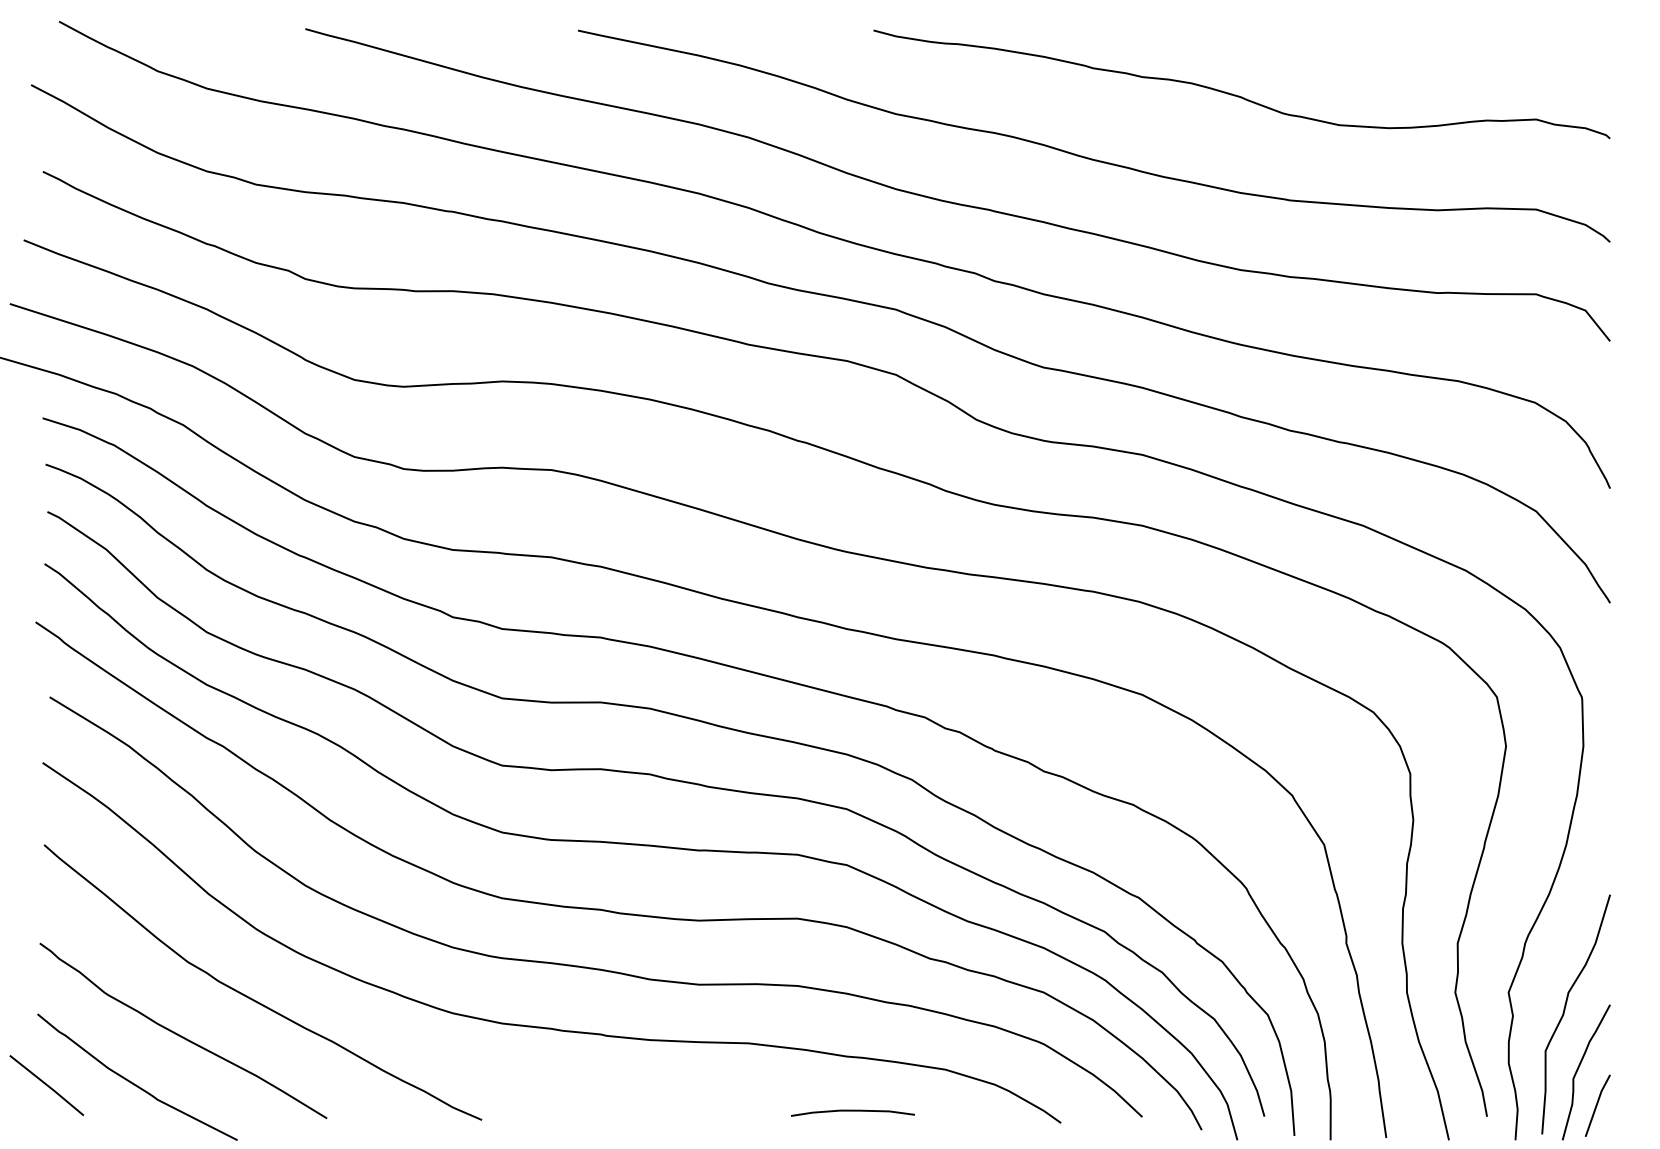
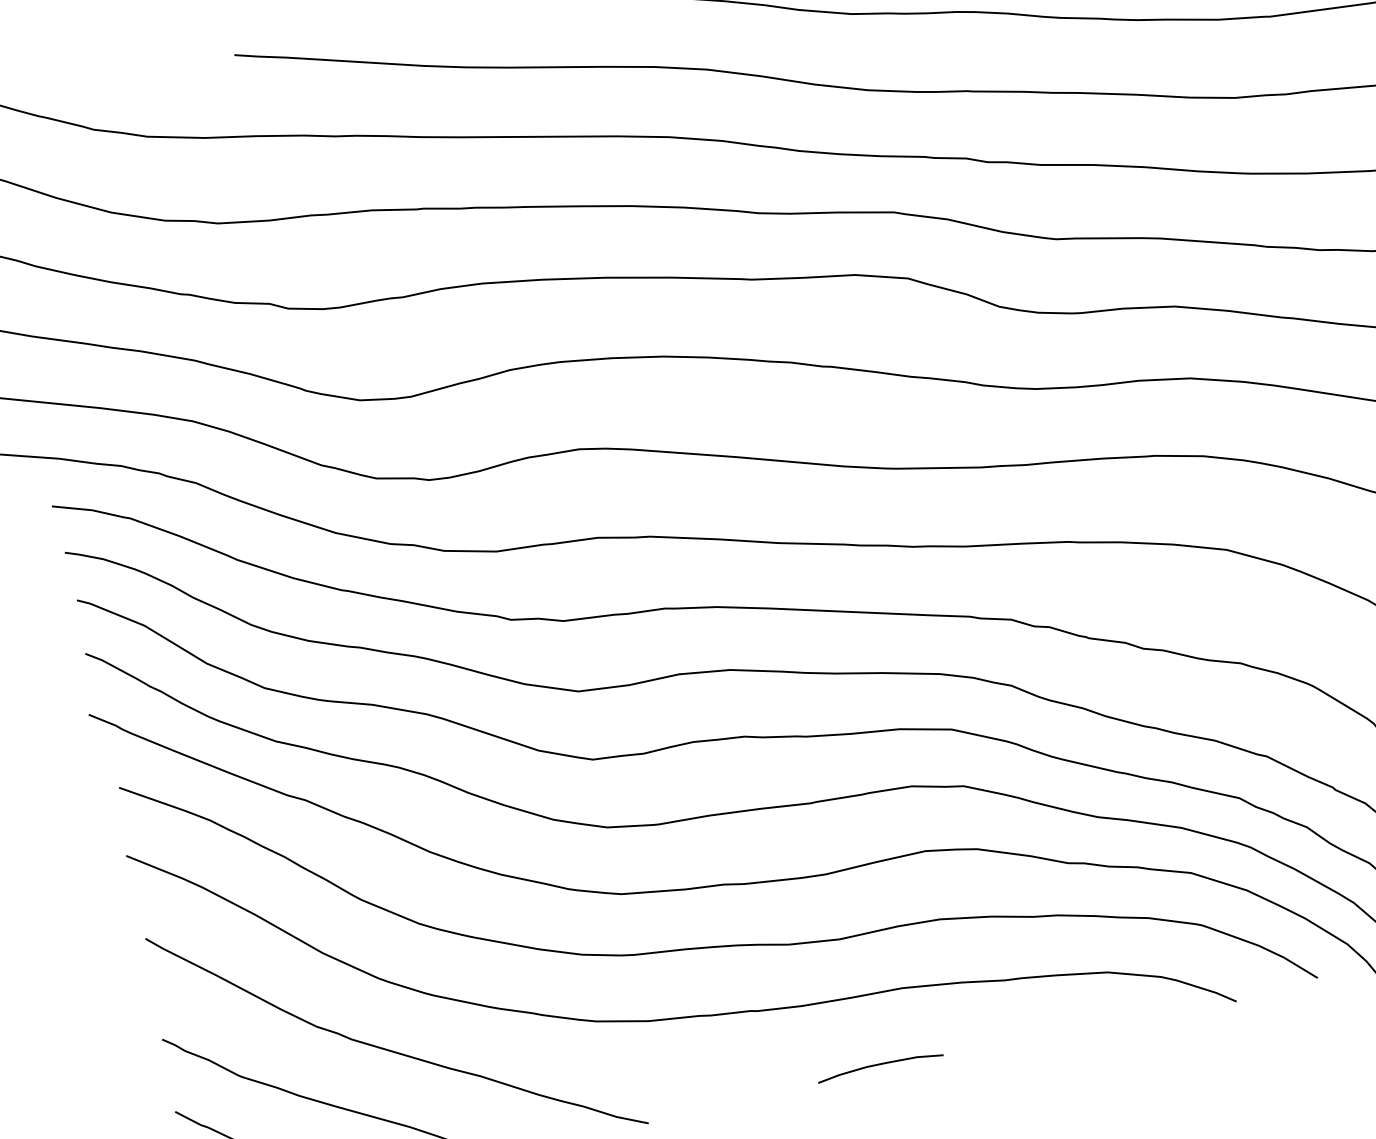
curve: (852, 1111) -> (879, 1065), moved

